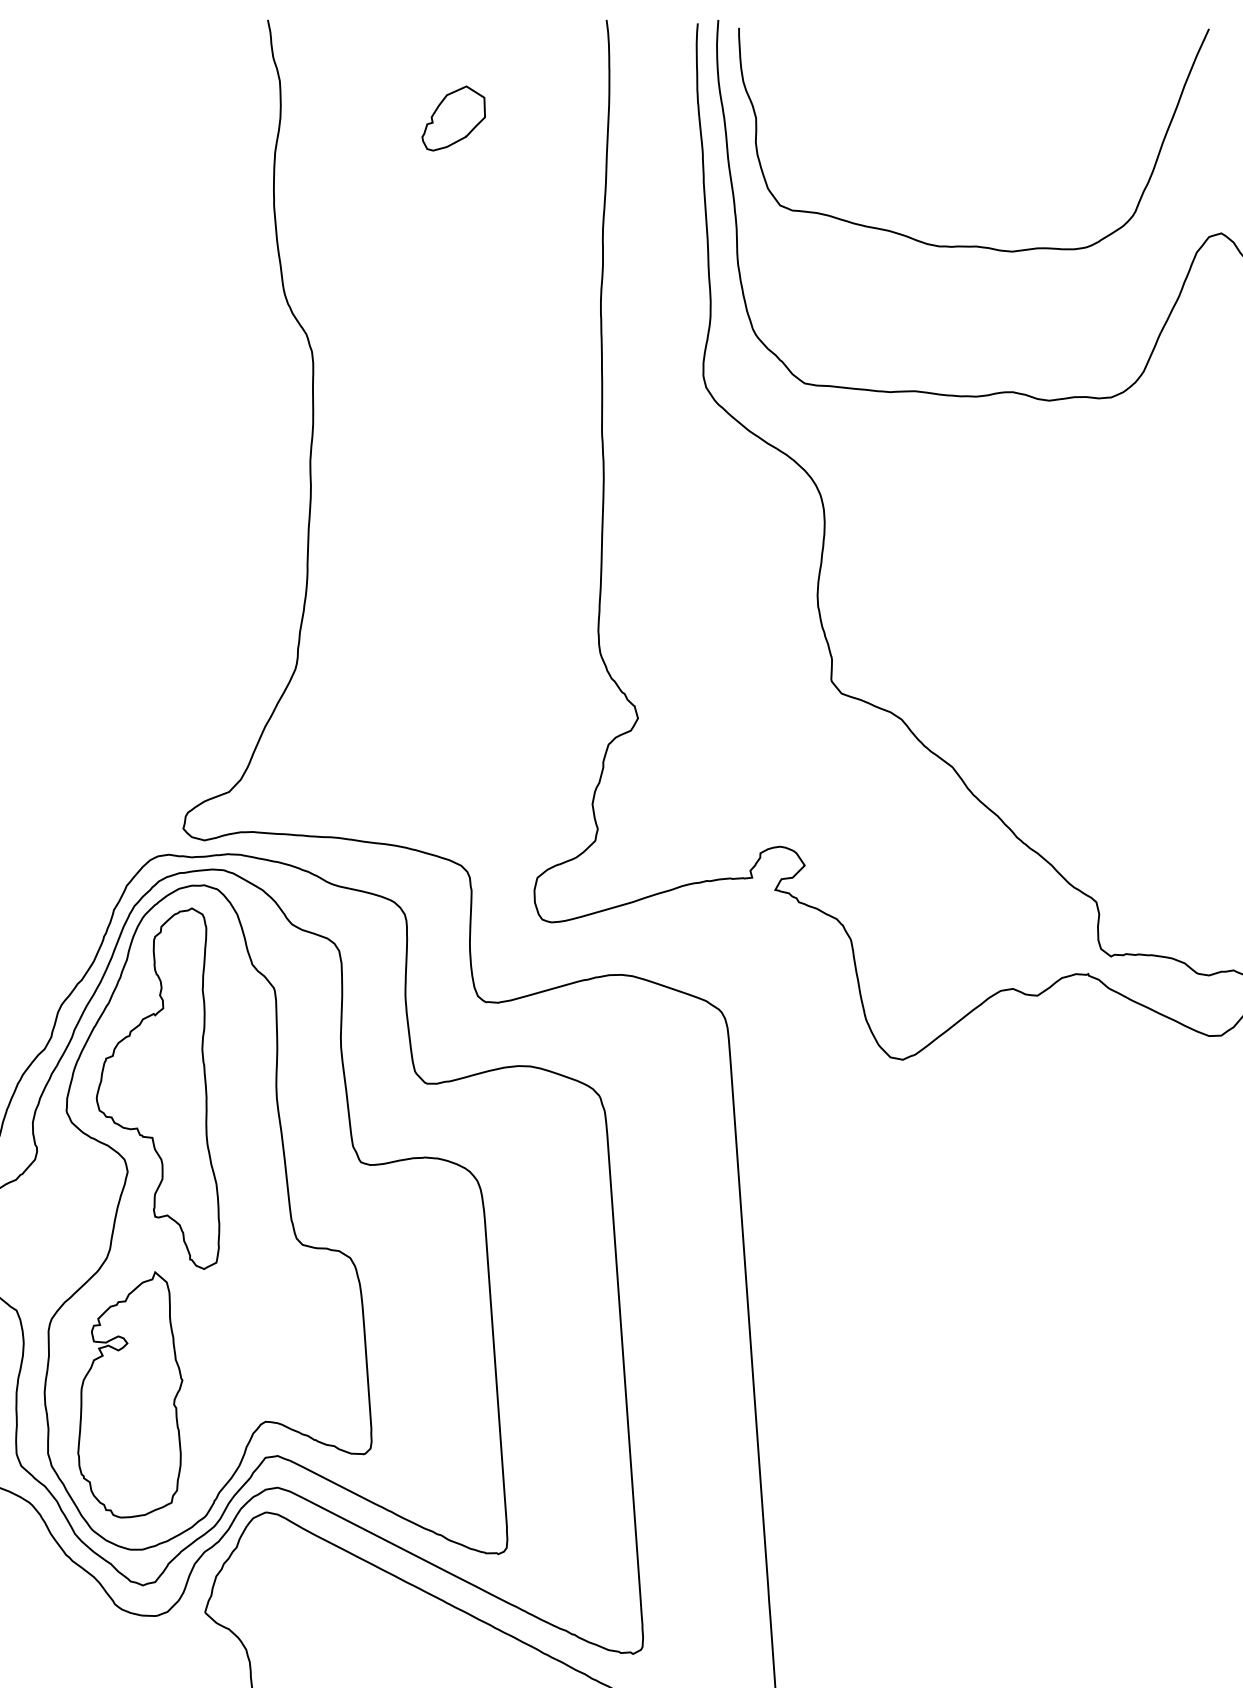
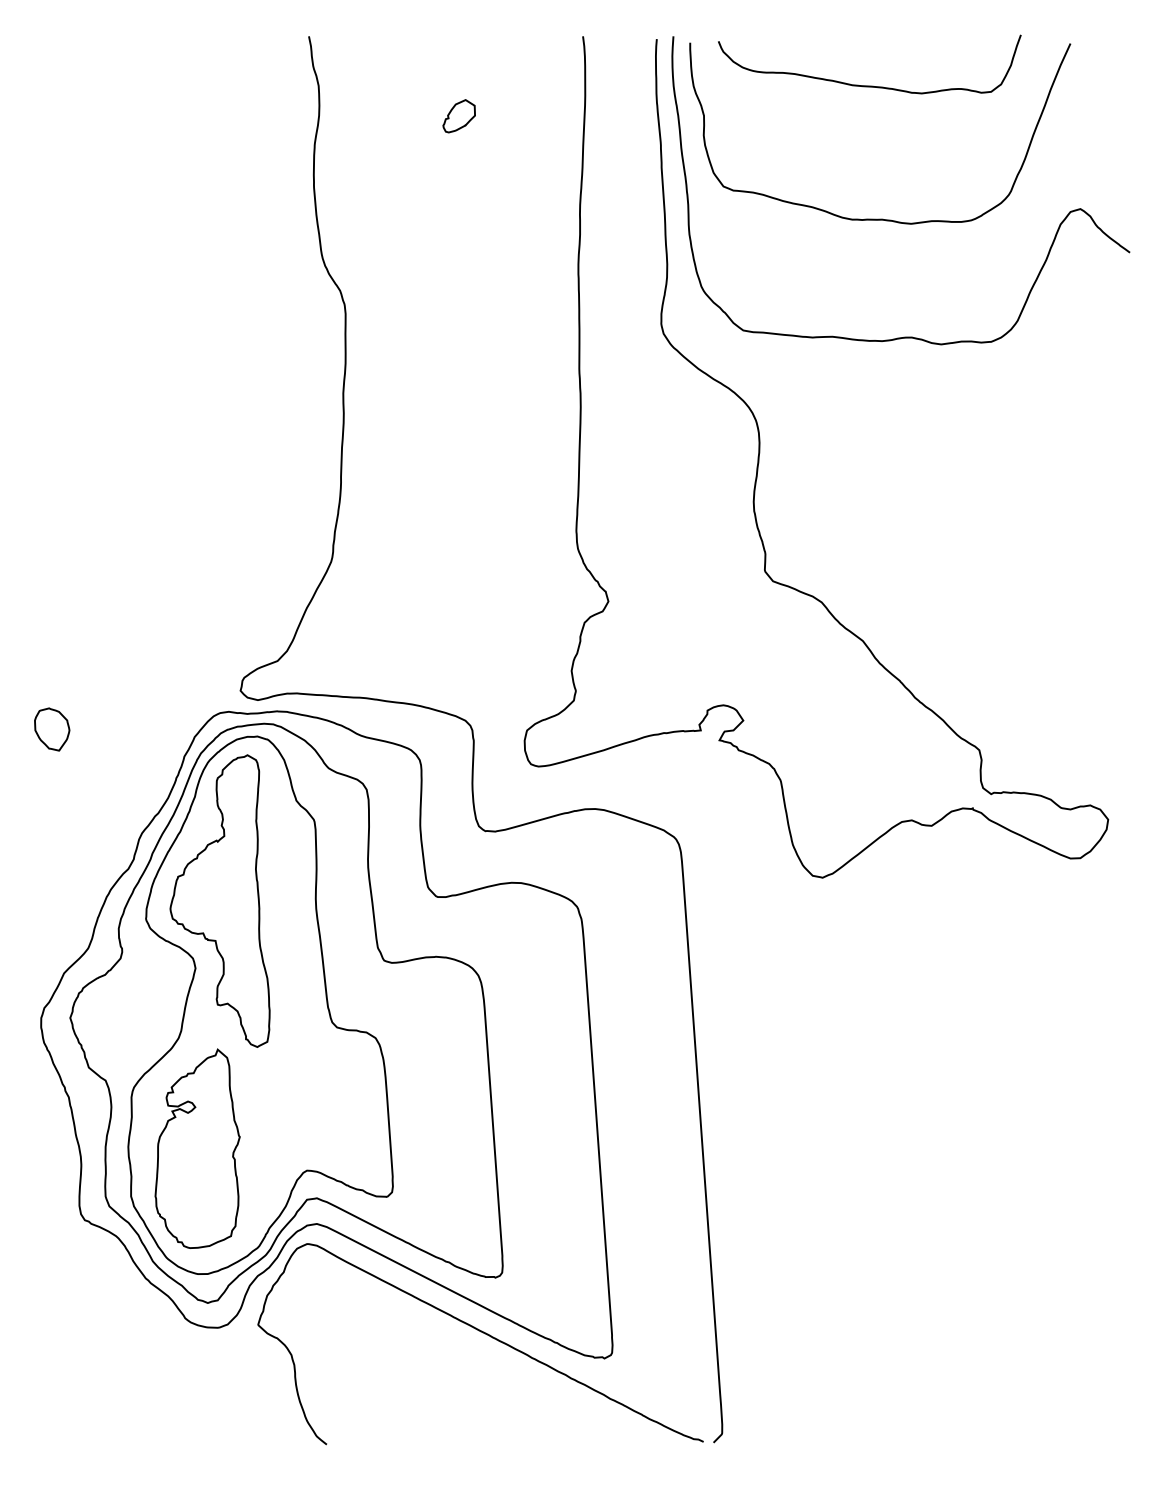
curve: (960, 80) -> (869, 85), added
part: (452, 118) -> (458, 116), size x0.62

